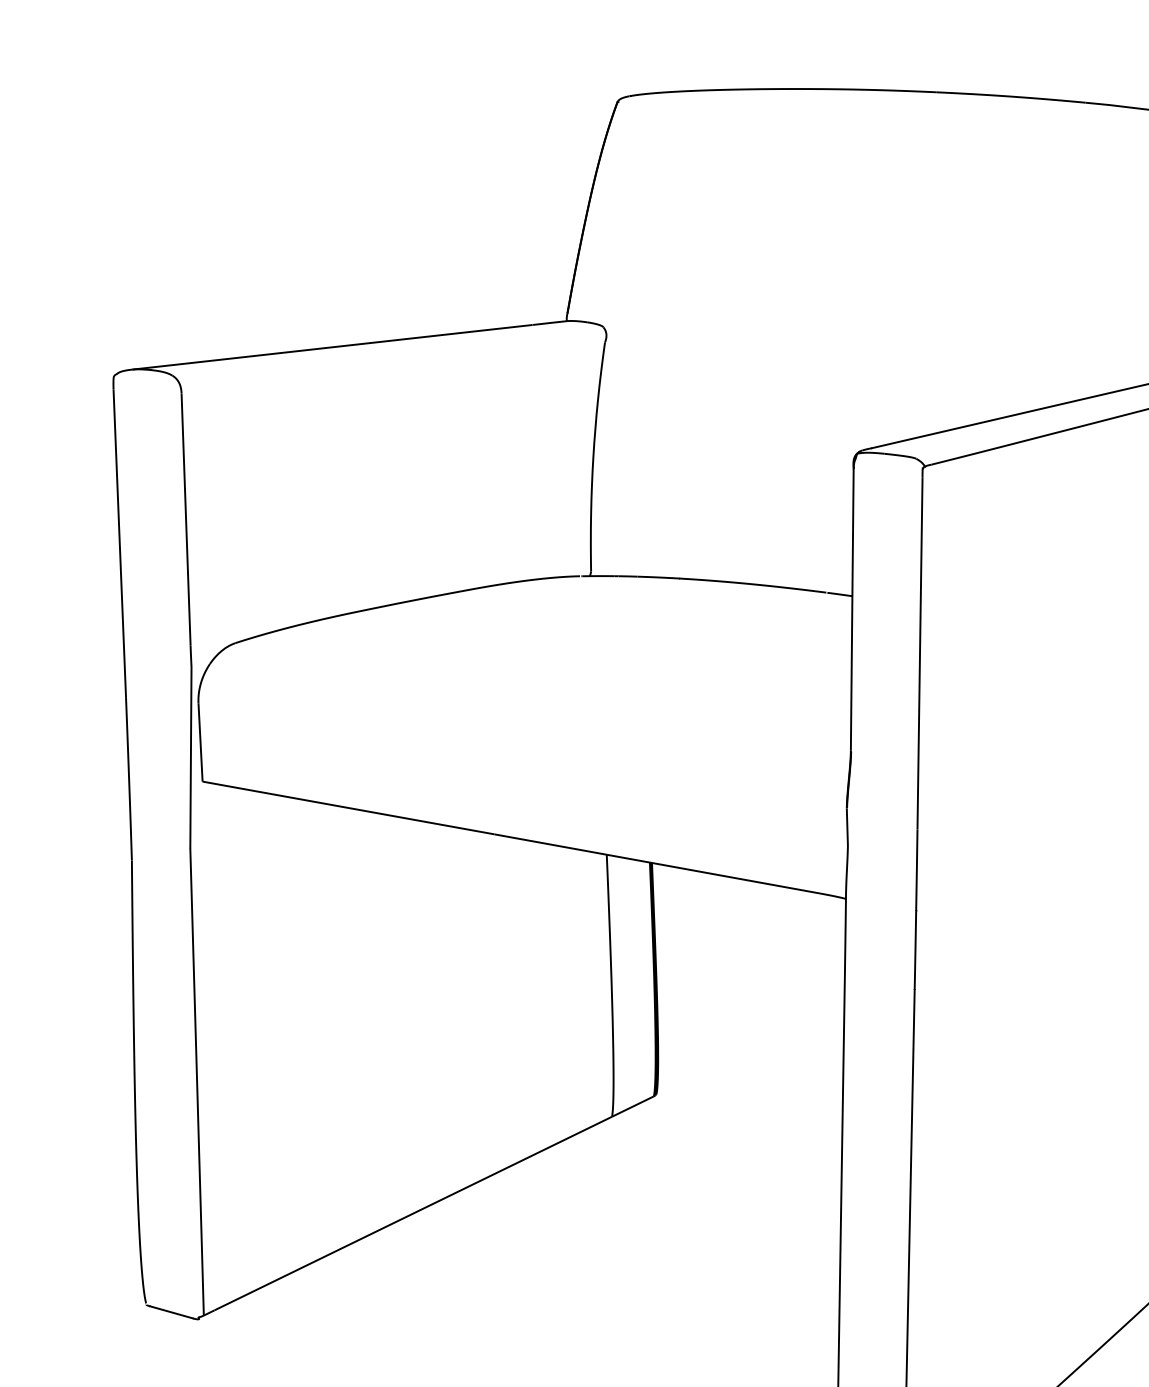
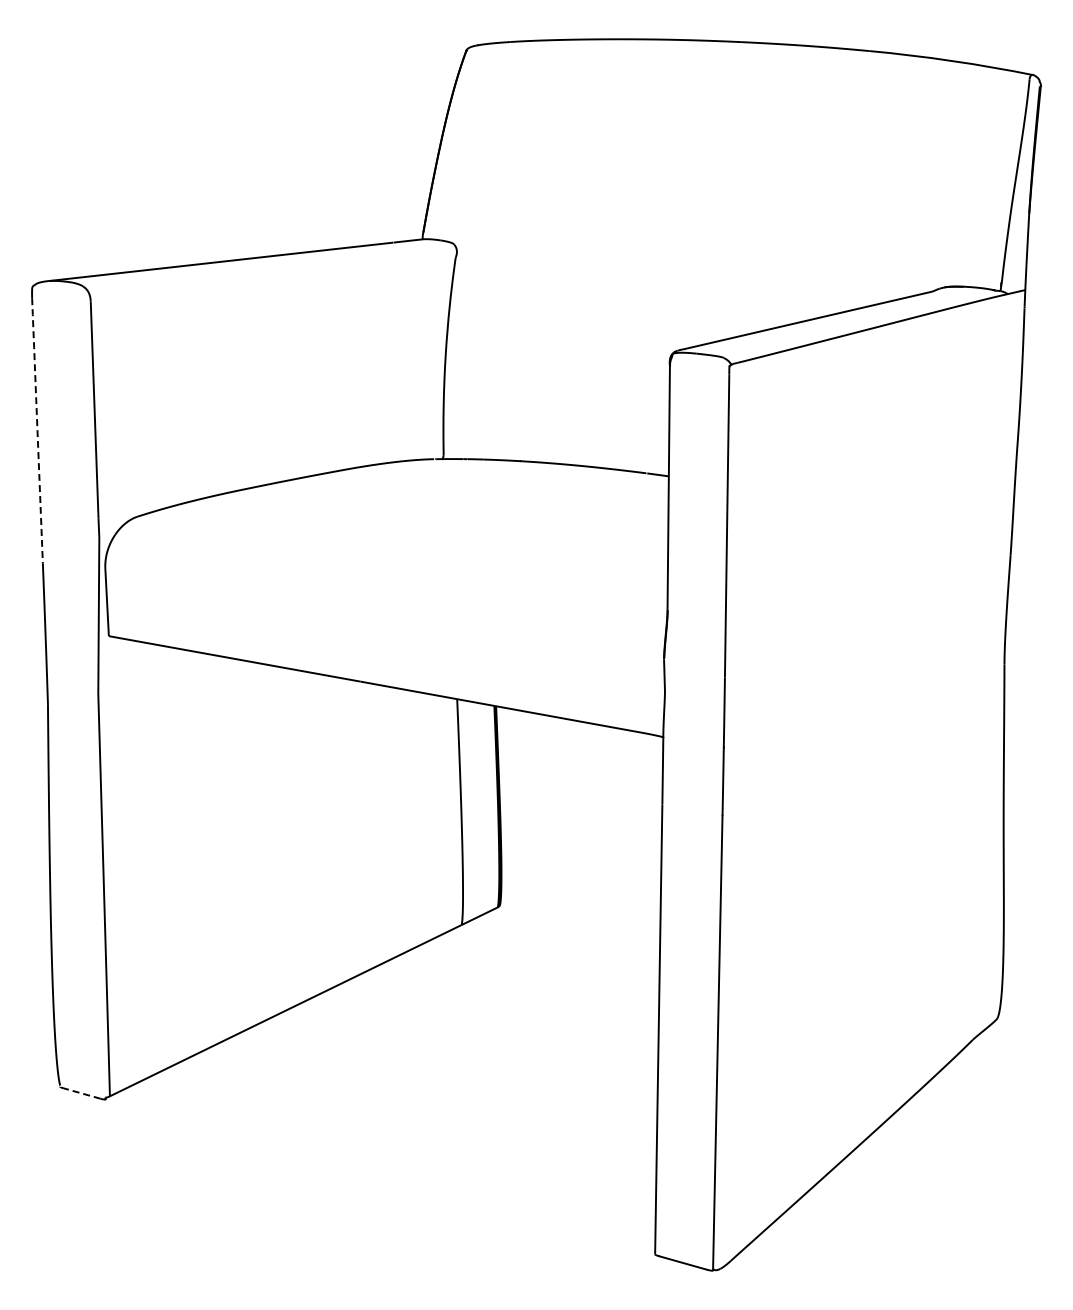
arc: (119, 542) -> (37, 430), solid -> dashed
line: (170, 1312) -> (81, 1093), solid -> dashed

